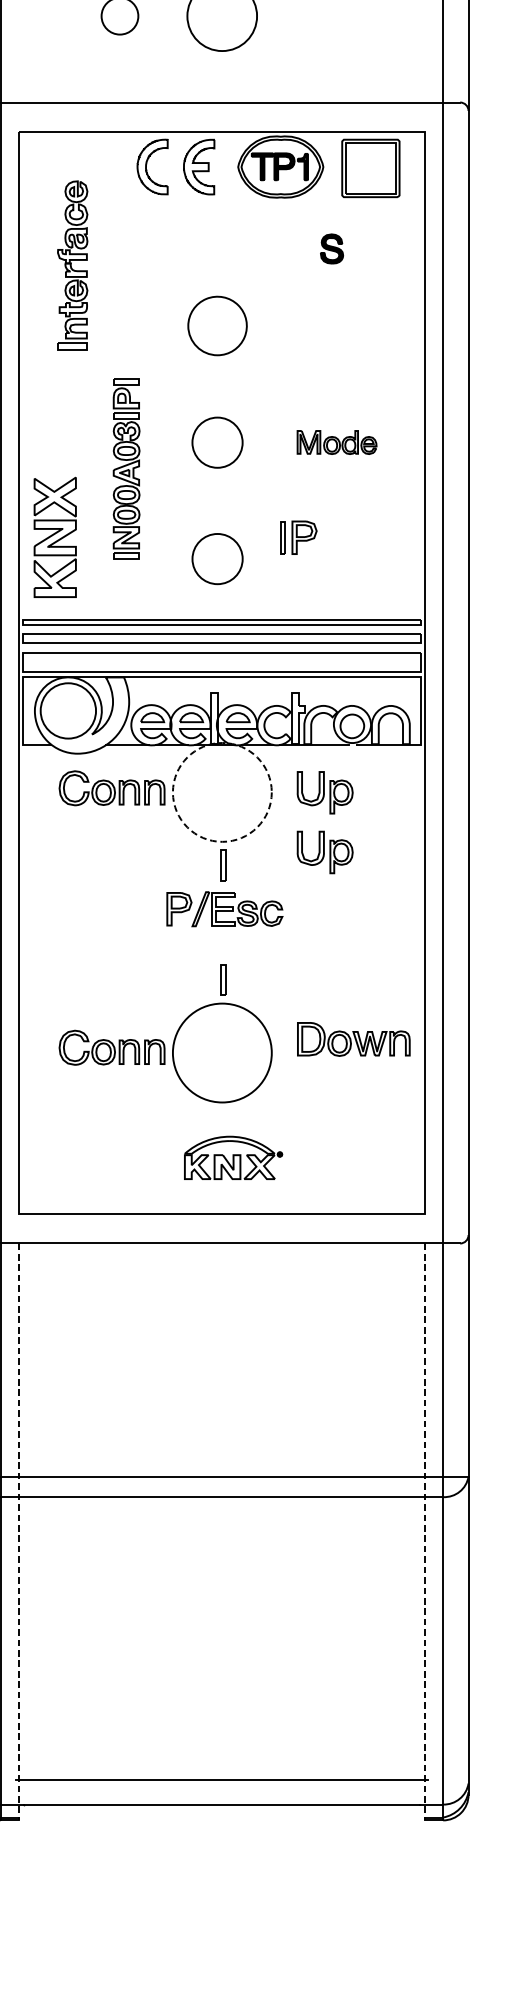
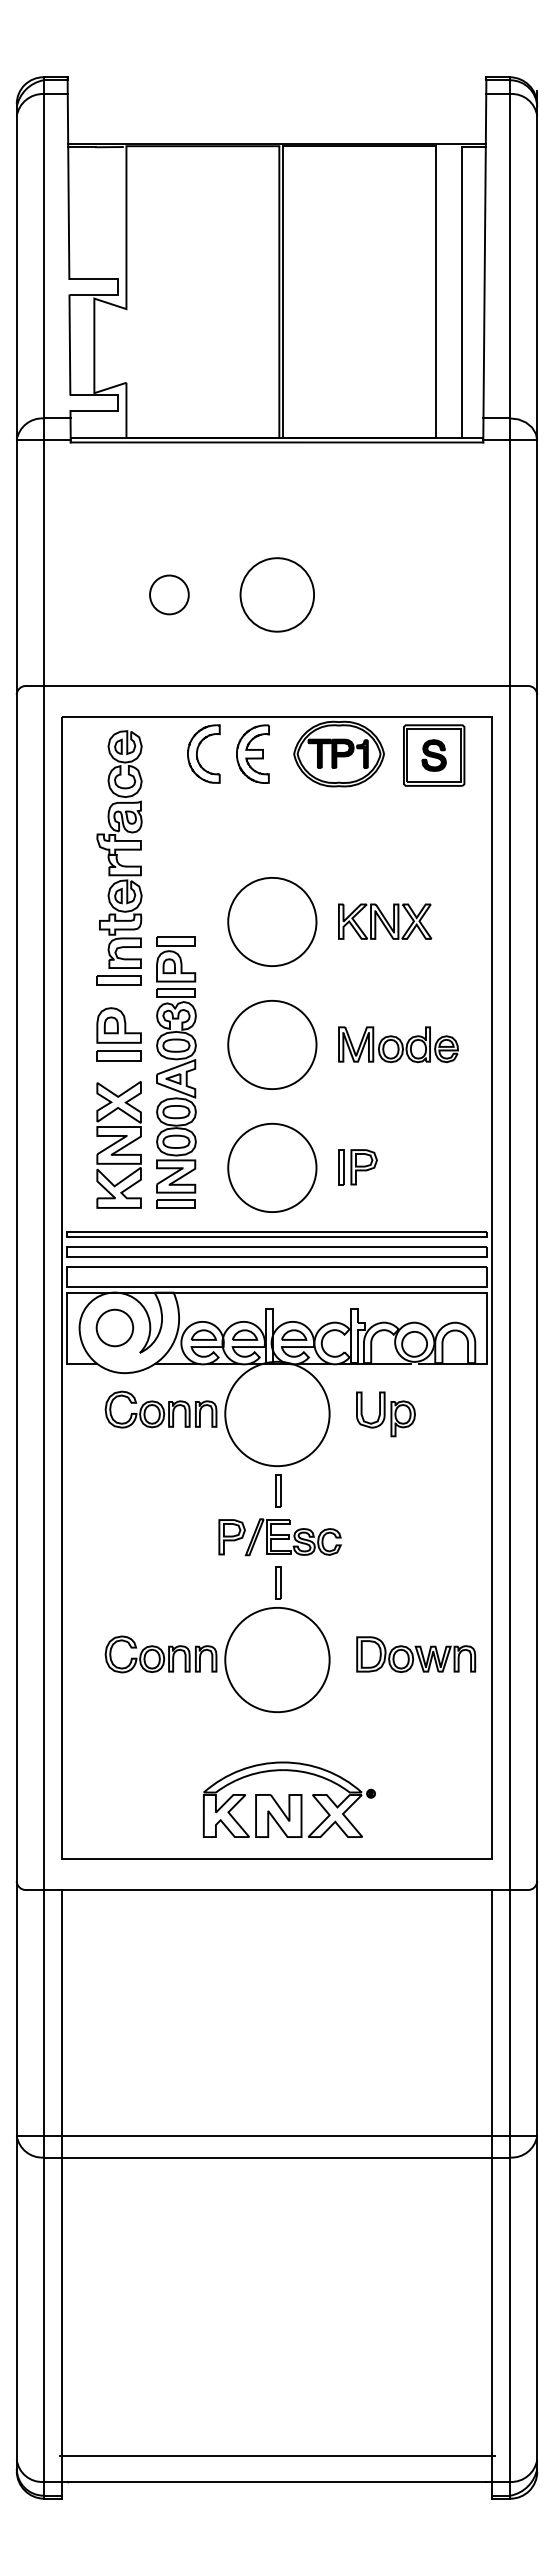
part: (331, 248) -> (433, 755), moved
part: (72, 265) -> (119, 857), size x1.43
part: (217, 325) -> (272, 921), size x1.43
part: (324, 325) -> (385, 921), added
part: (71, 432) -> (118, 1034), added
circle: (217, 442) -> (272, 1044), size x1.67
part: (337, 442) -> (398, 1044), size x1.43
part: (126, 468) -> (176, 1072), size x1.43
part: (54, 537) -> (118, 1144), moved
part: (298, 537) -> (357, 1167), moved
circle: (217, 558) -> (272, 1167), size x1.67
circle: (67, 710) -> (114, 1327), size x0.62
circle: (222, 791) -> (277, 1413), dashed -> solid
part: (324, 852) -> (385, 1477), removed
part: (354, 1039) -> (416, 1654), moved
part: (161, 1040) -> (213, 1646), moved
part: (232, 1157) -> (288, 1799), size x1.67
line: (18, 1532) -> (62, 2194), dashed -> solid
line: (425, 1532) -> (491, 2194), dashed -> solid

